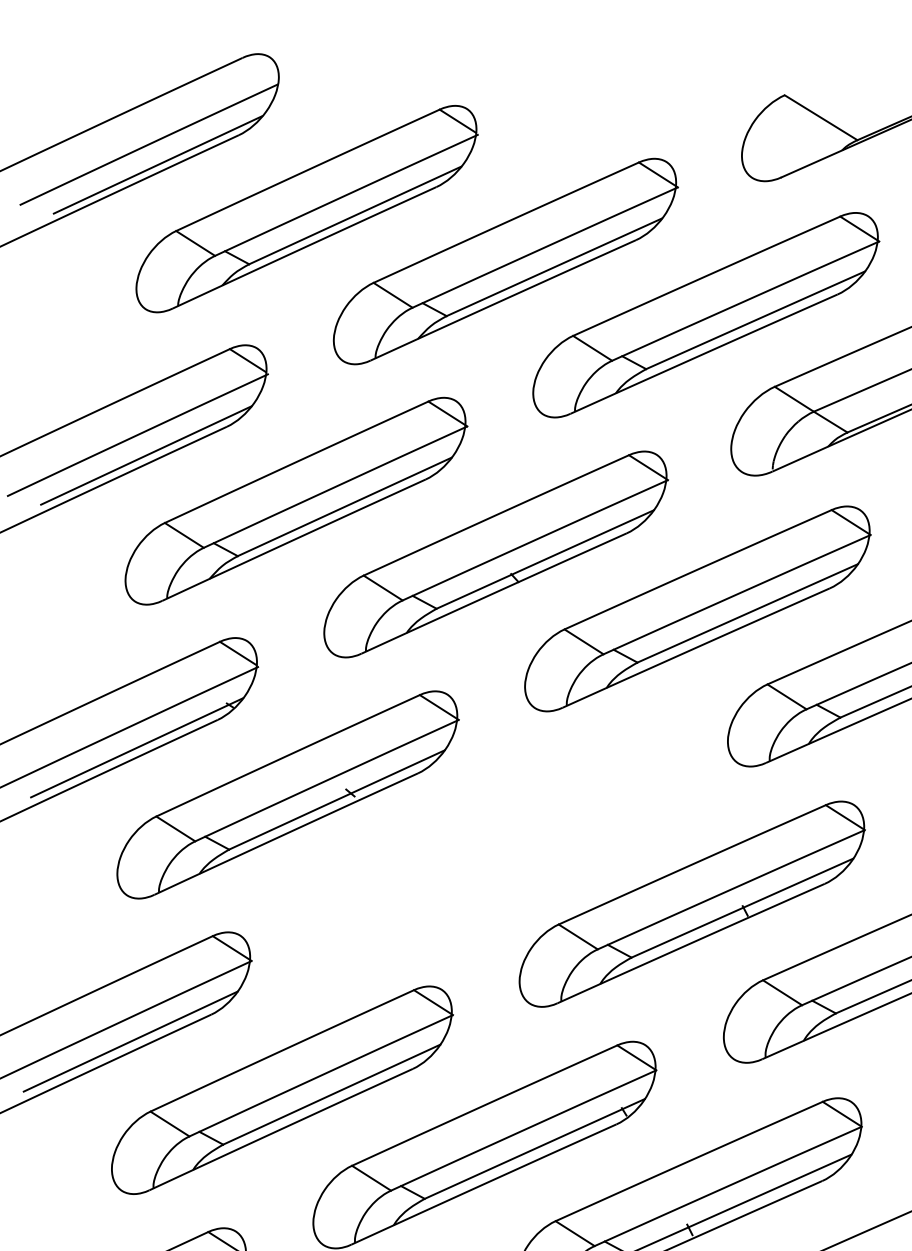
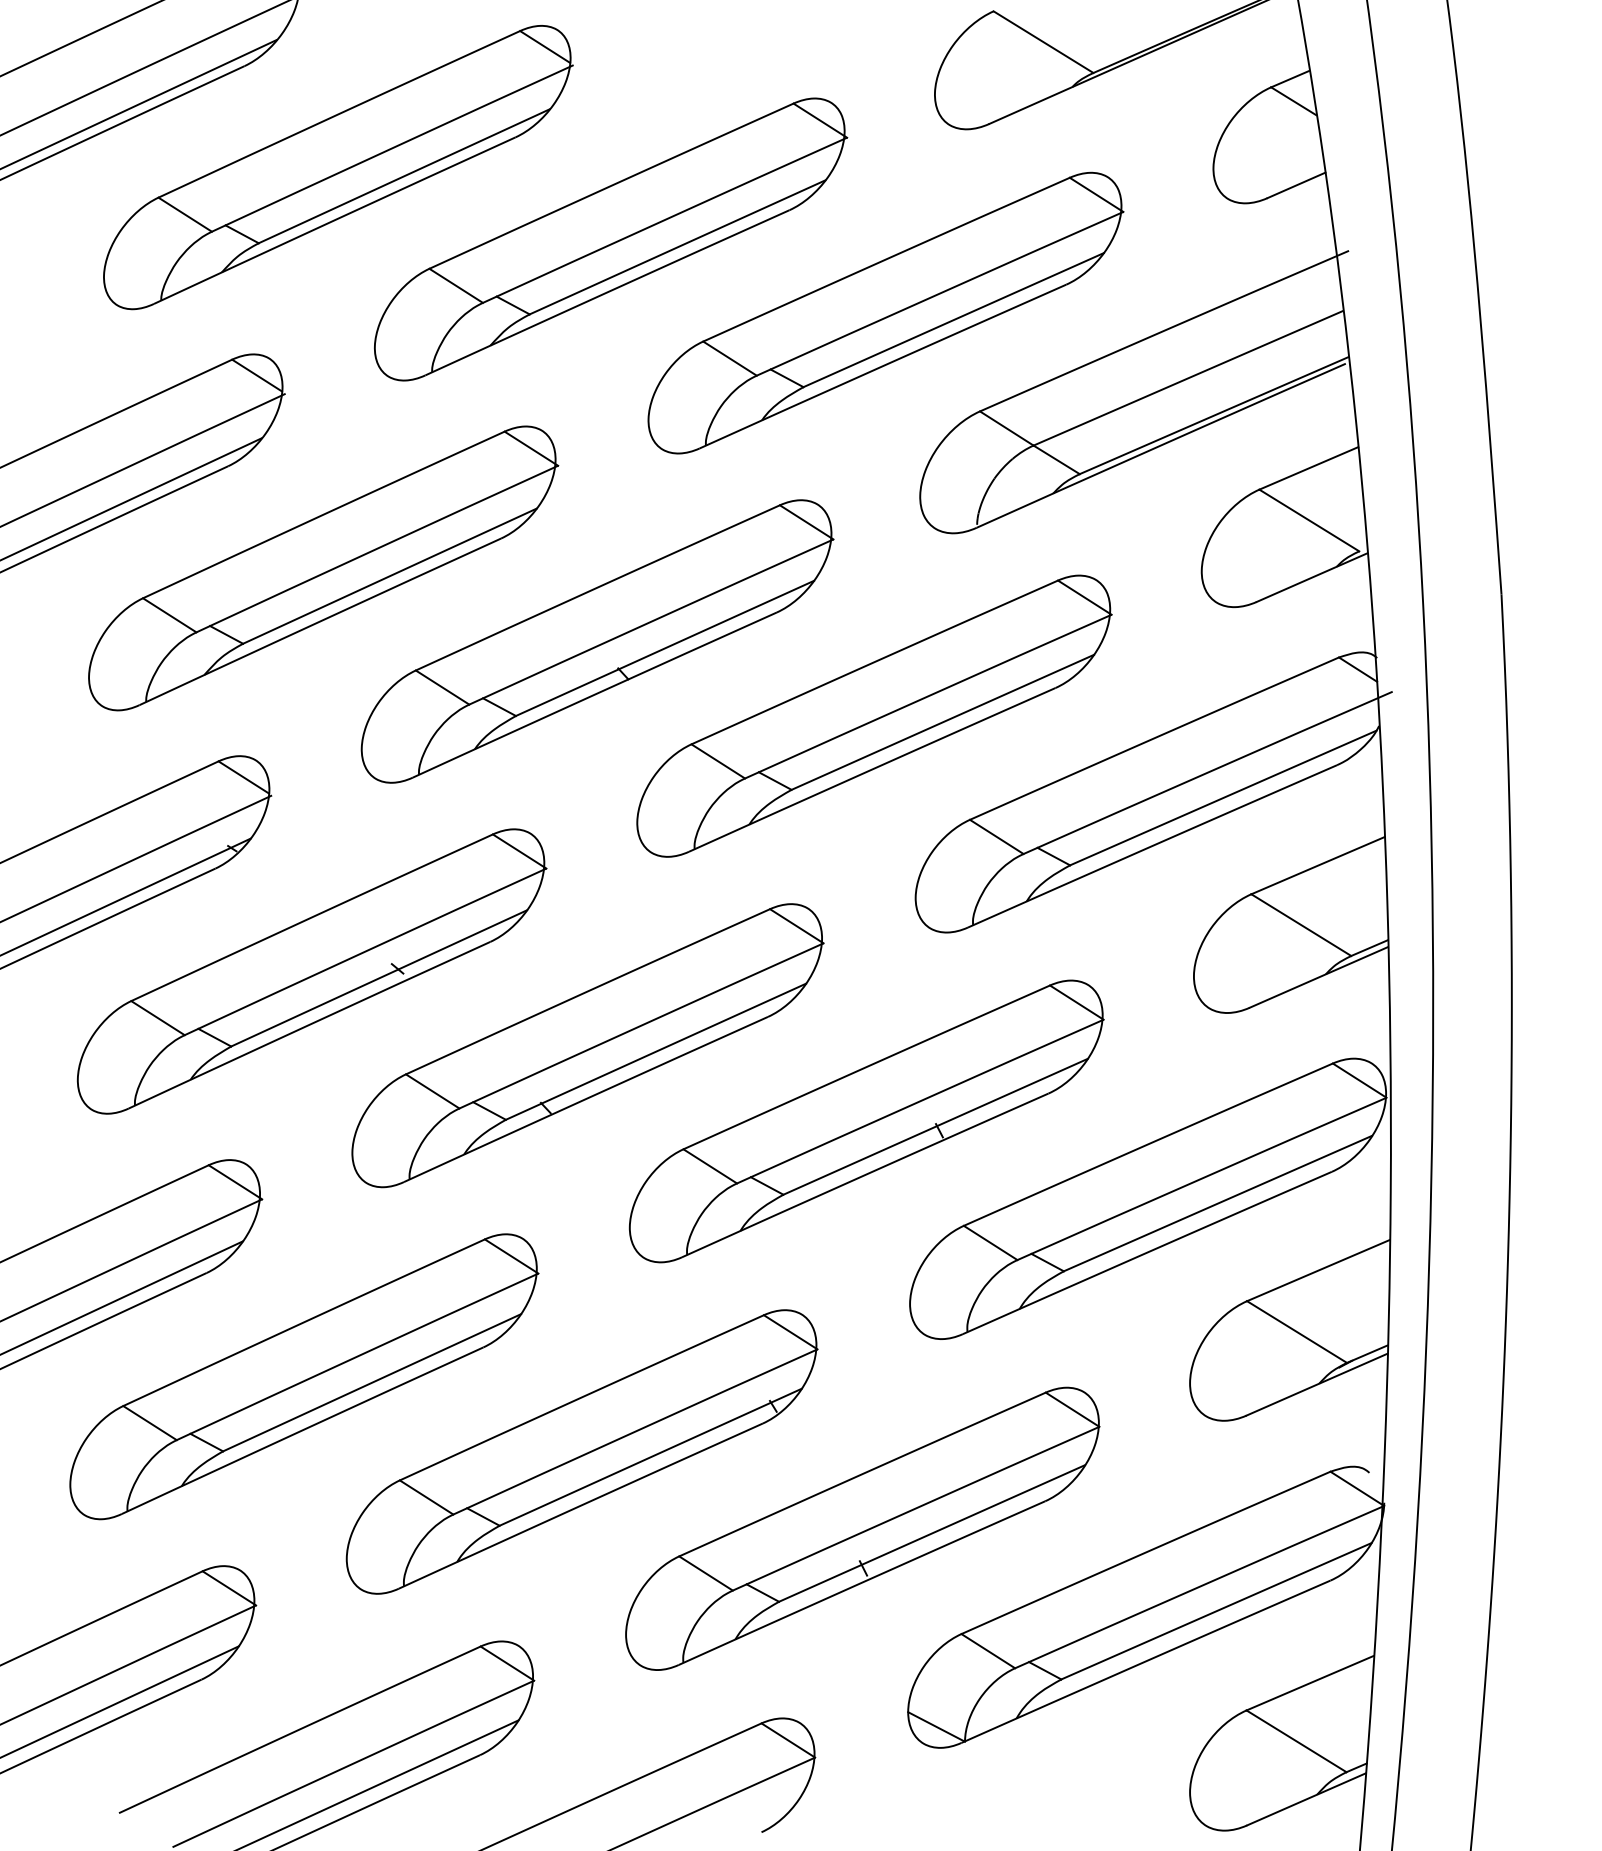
part: (488, 848) -> (587, 1045), added

